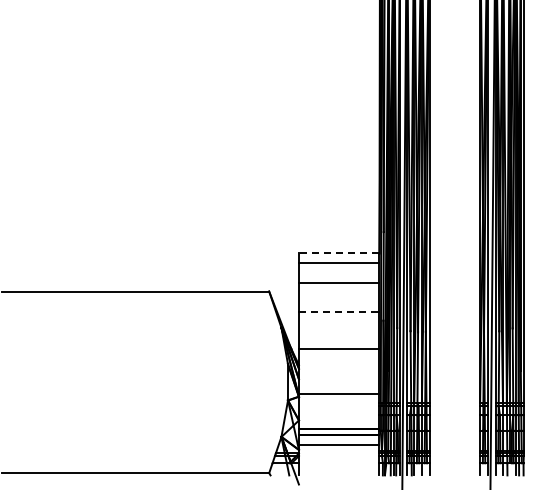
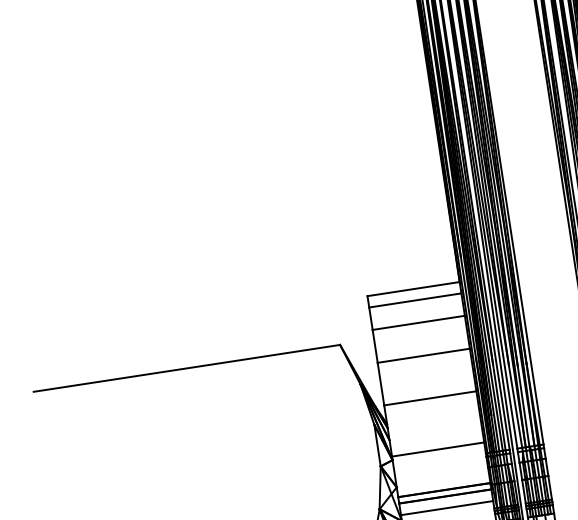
line: (338, 253) -> (412, 289), dashed -> solid
line: (339, 311) -> (424, 355), dashed -> solid

